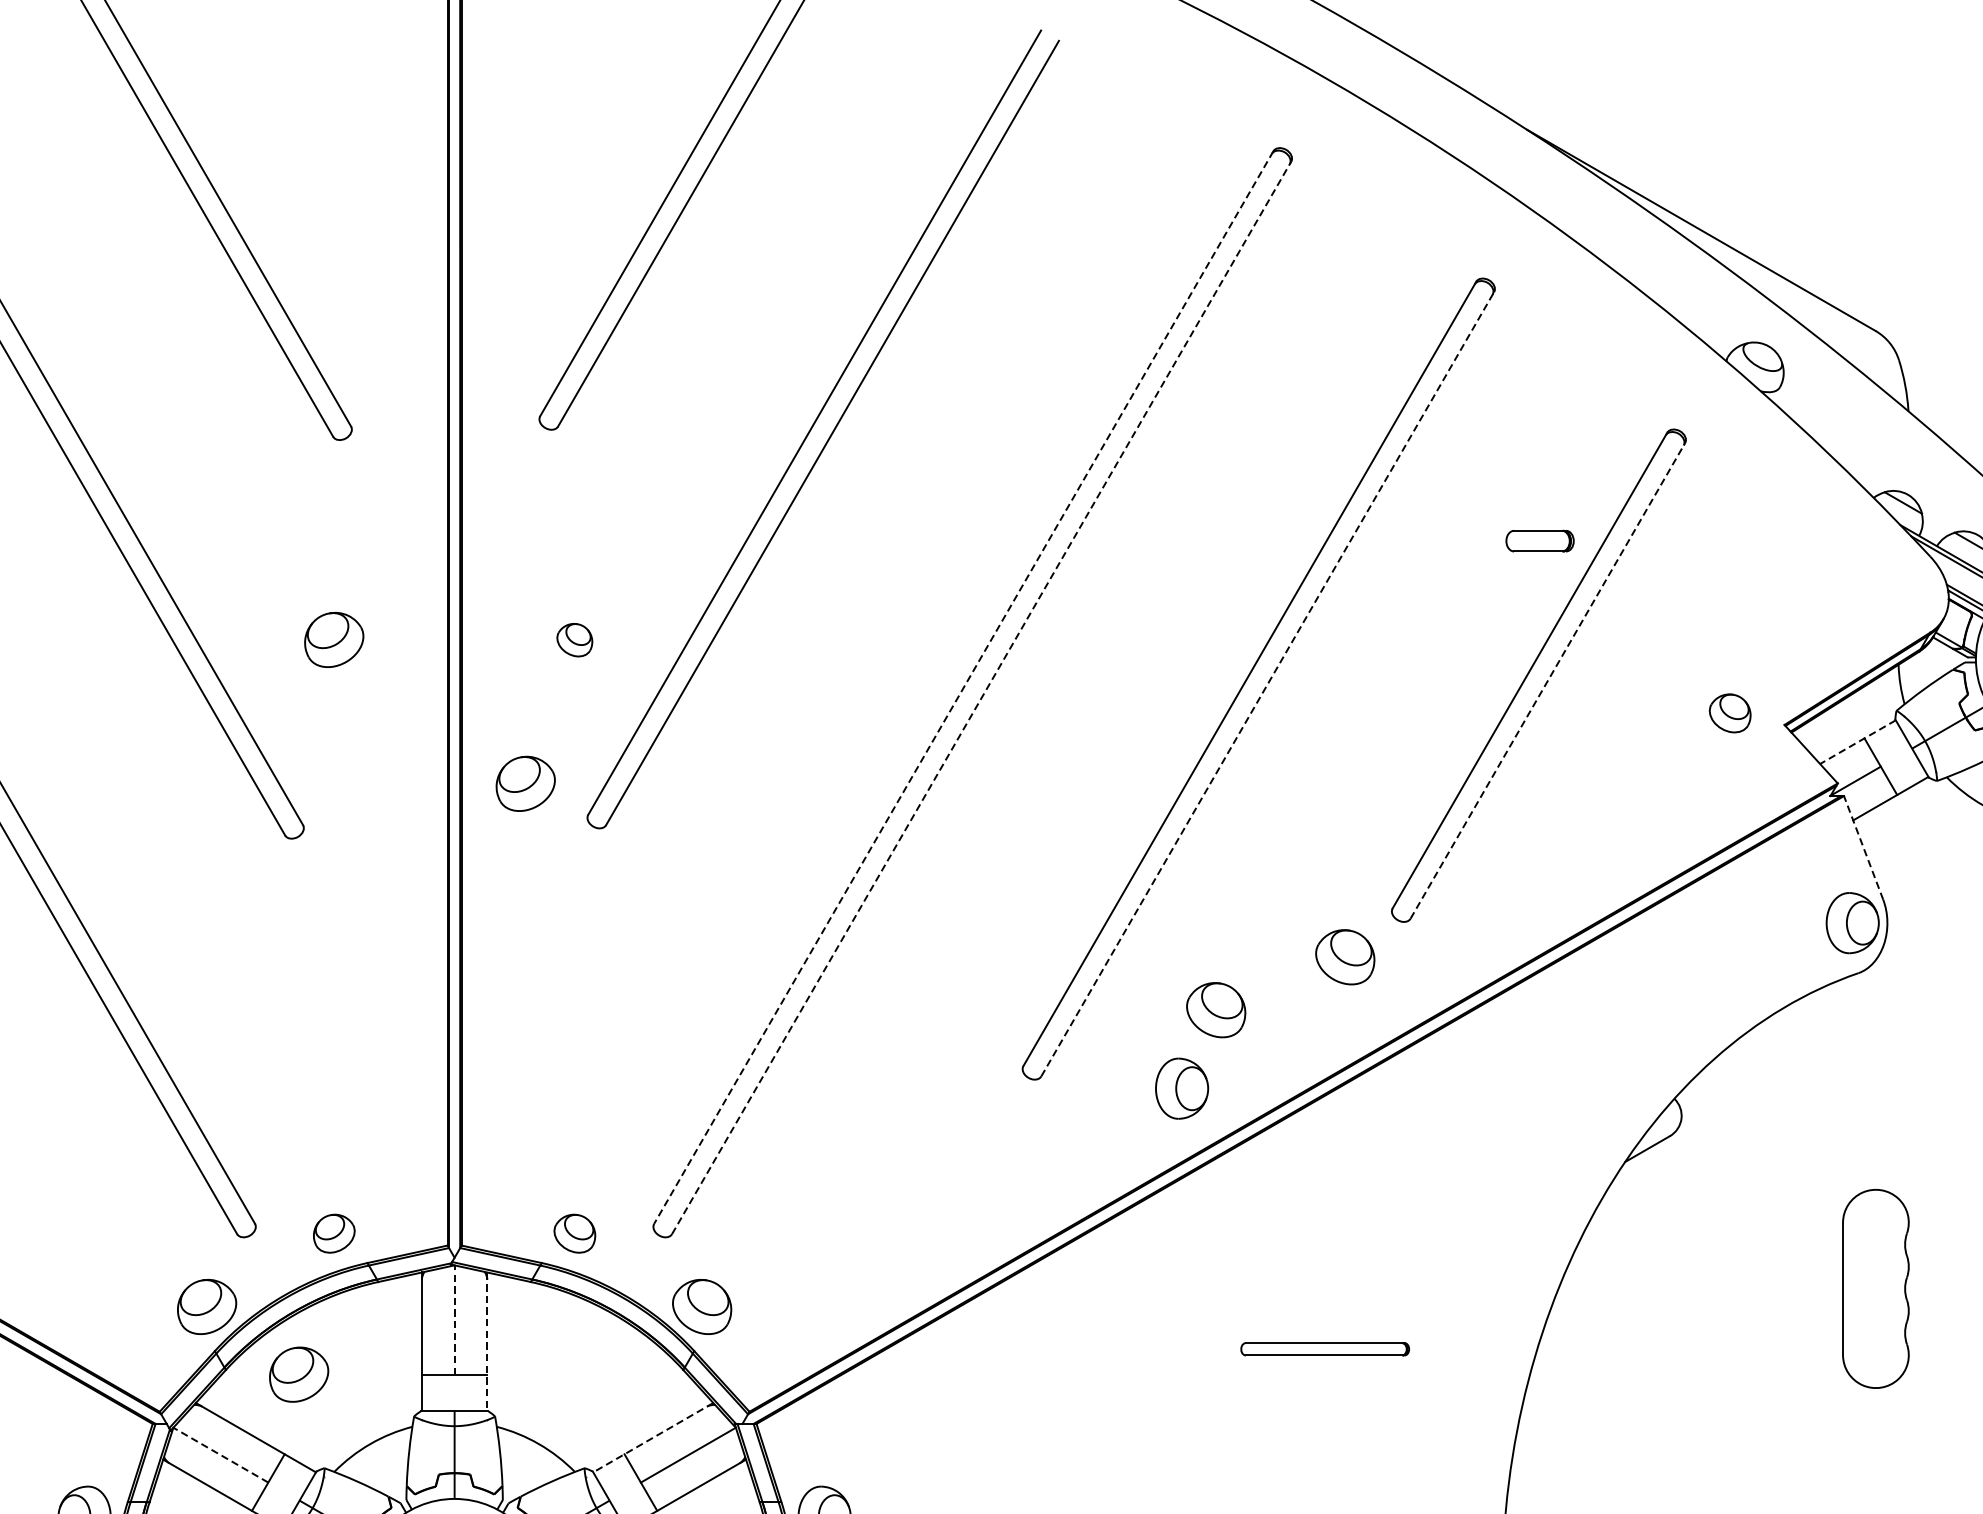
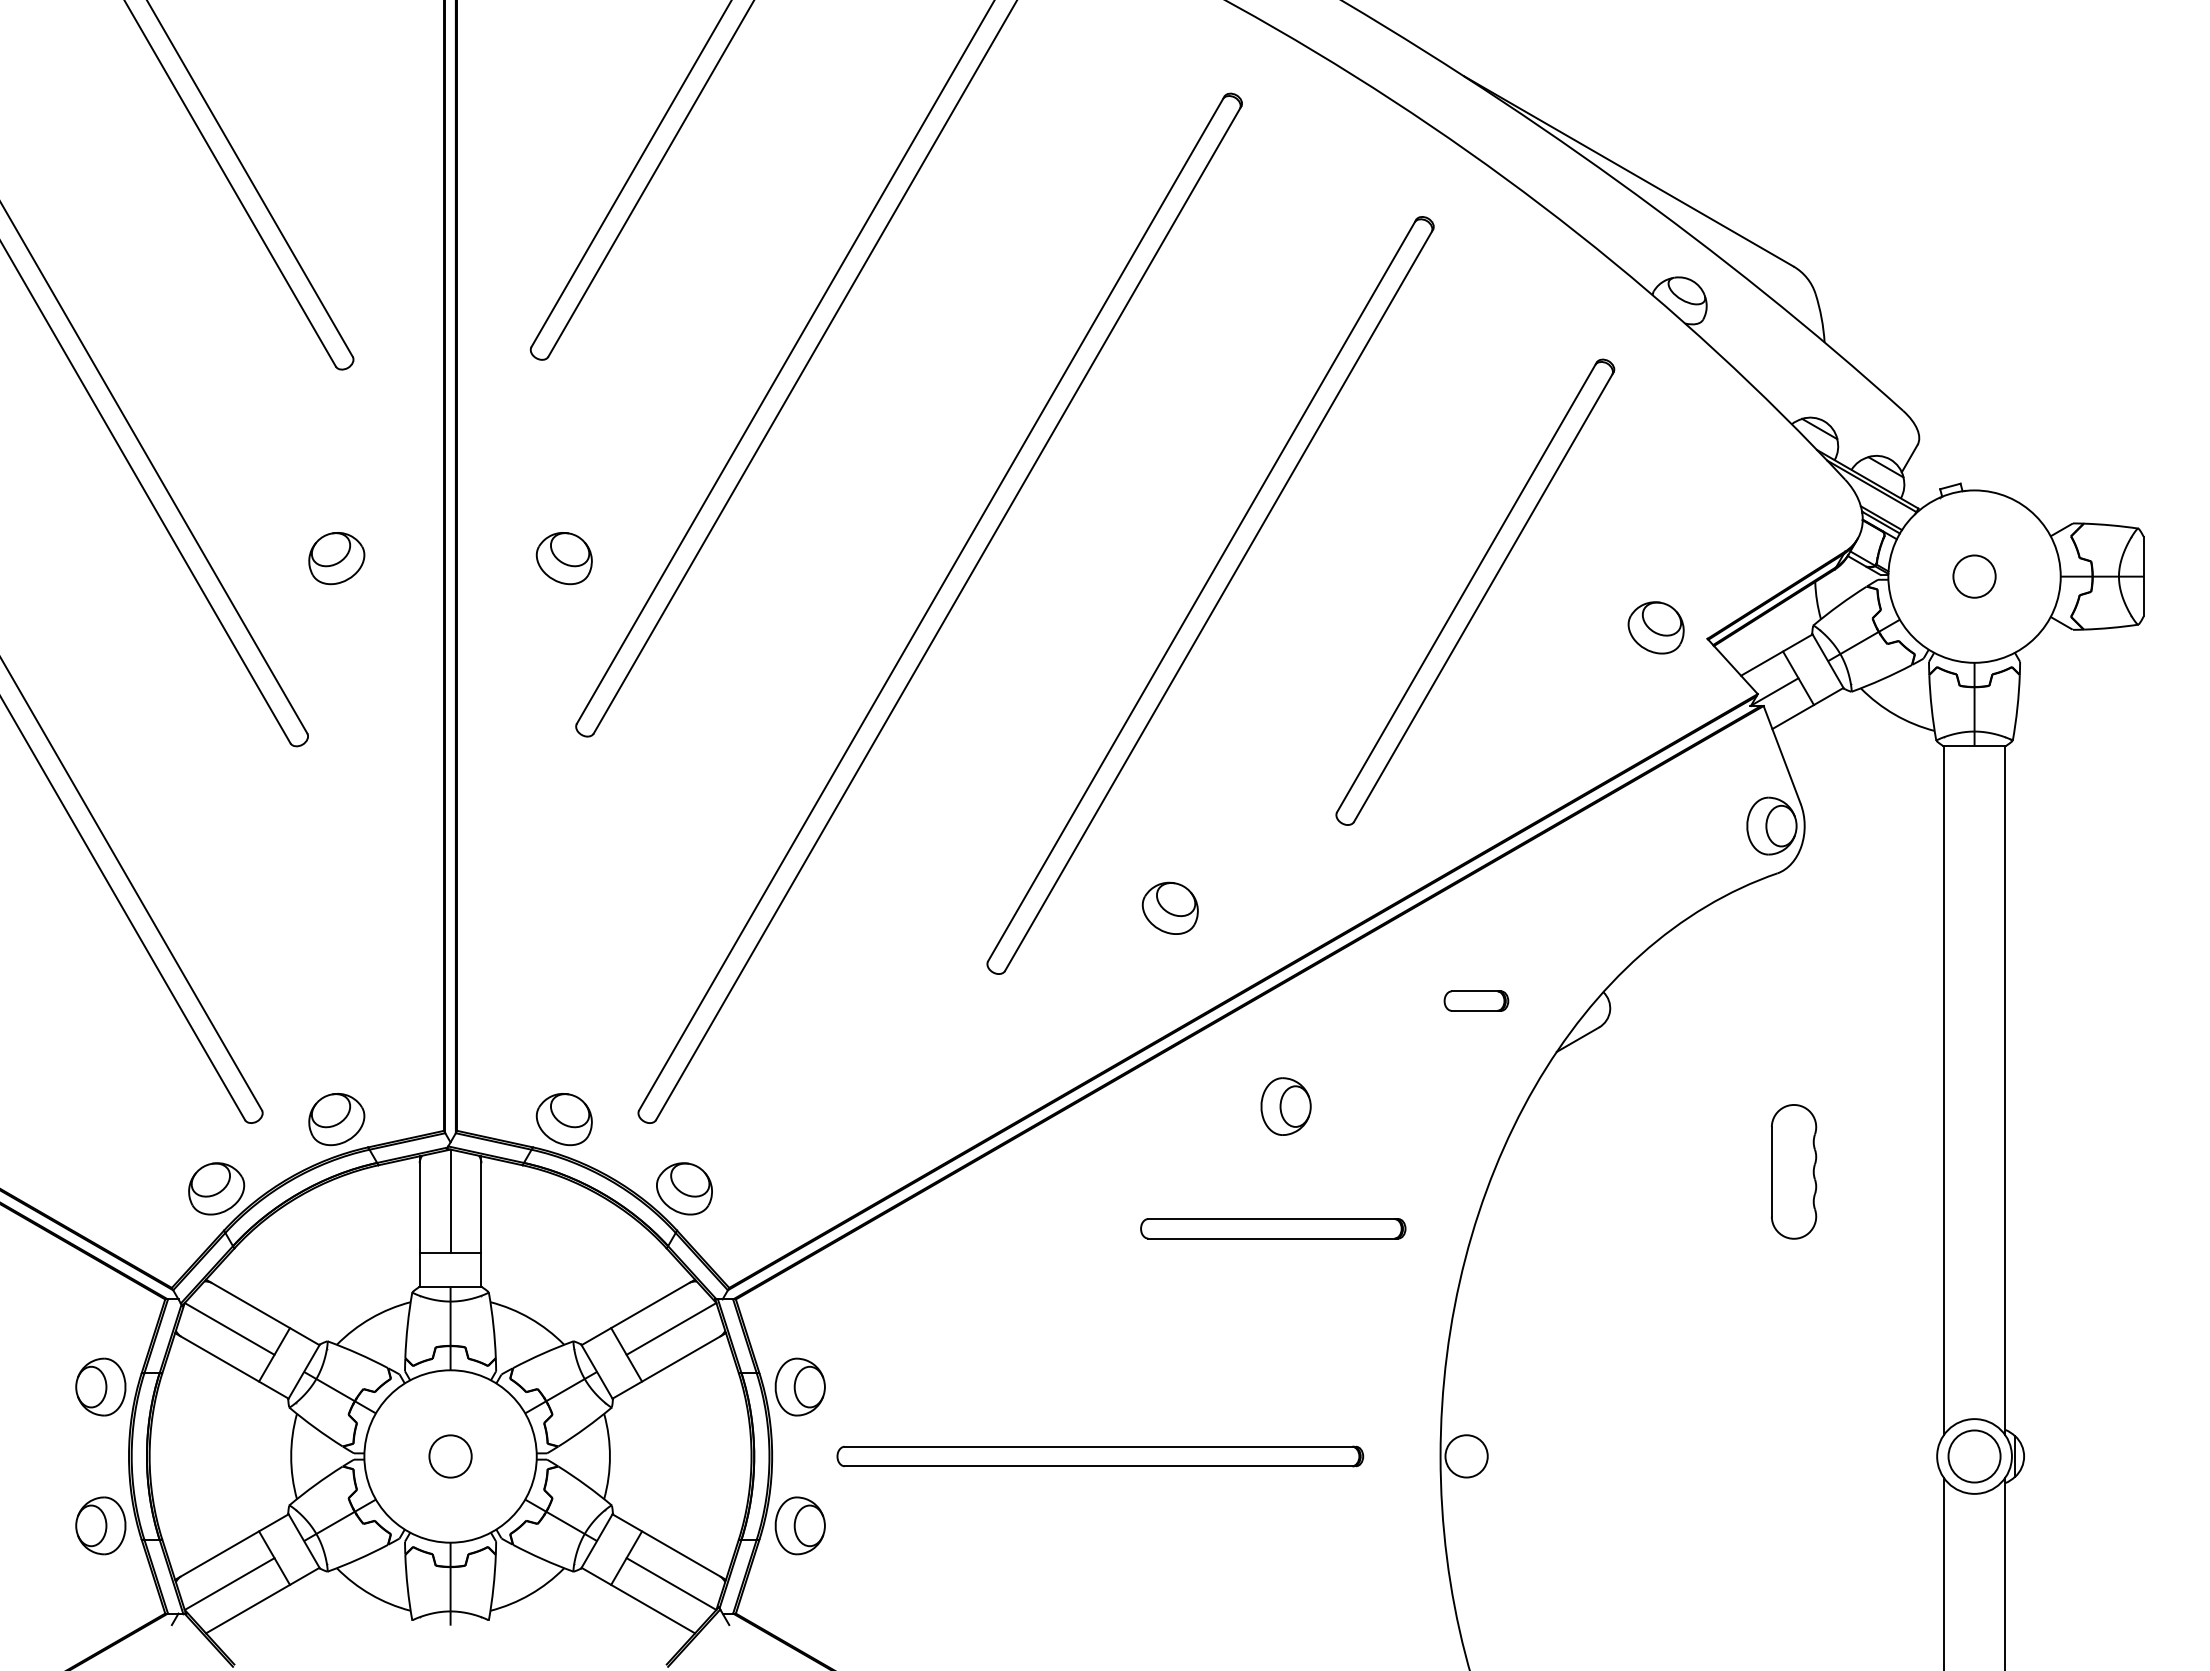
part: (1540, 540) -> (1476, 1000), moved
part: (574, 639) -> (563, 558), size x1.67
line: (1547, 681) -> (1483, 597), dashed -> solid
line: (1268, 684) -> (1219, 600), dashed -> solid
line: (963, 687) -> (931, 603), dashed -> solid
line: (981, 697) -> (948, 612), dashed -> solid
part: (1729, 712) -> (1655, 627), size x1.43
line: (1857, 742) -> (1776, 655), dashed -> solid
part: (525, 783) -> (517, 694), removed
line: (1863, 847) -> (1782, 754), dashed -> solid
part: (1344, 956) -> (1291, 857), removed
part: (1181, 1088) -> (1285, 1106), moved
part: (333, 1233) -> (336, 1119), size x1.43
part: (574, 1233) -> (563, 1119), size x1.43
part: (1876, 1288) -> (1794, 1171), size x0.71
line: (454, 1320) -> (450, 1201), dashed -> solid
line: (487, 1341) -> (481, 1221), dashed -> solid
part: (1325, 1348) -> (1273, 1228), size x1.67
part: (298, 1374) -> (303, 1252), removed
line: (653, 1437) -> (638, 1312), dashed -> solid
line: (220, 1454) -> (229, 1328), dashed -> solid

